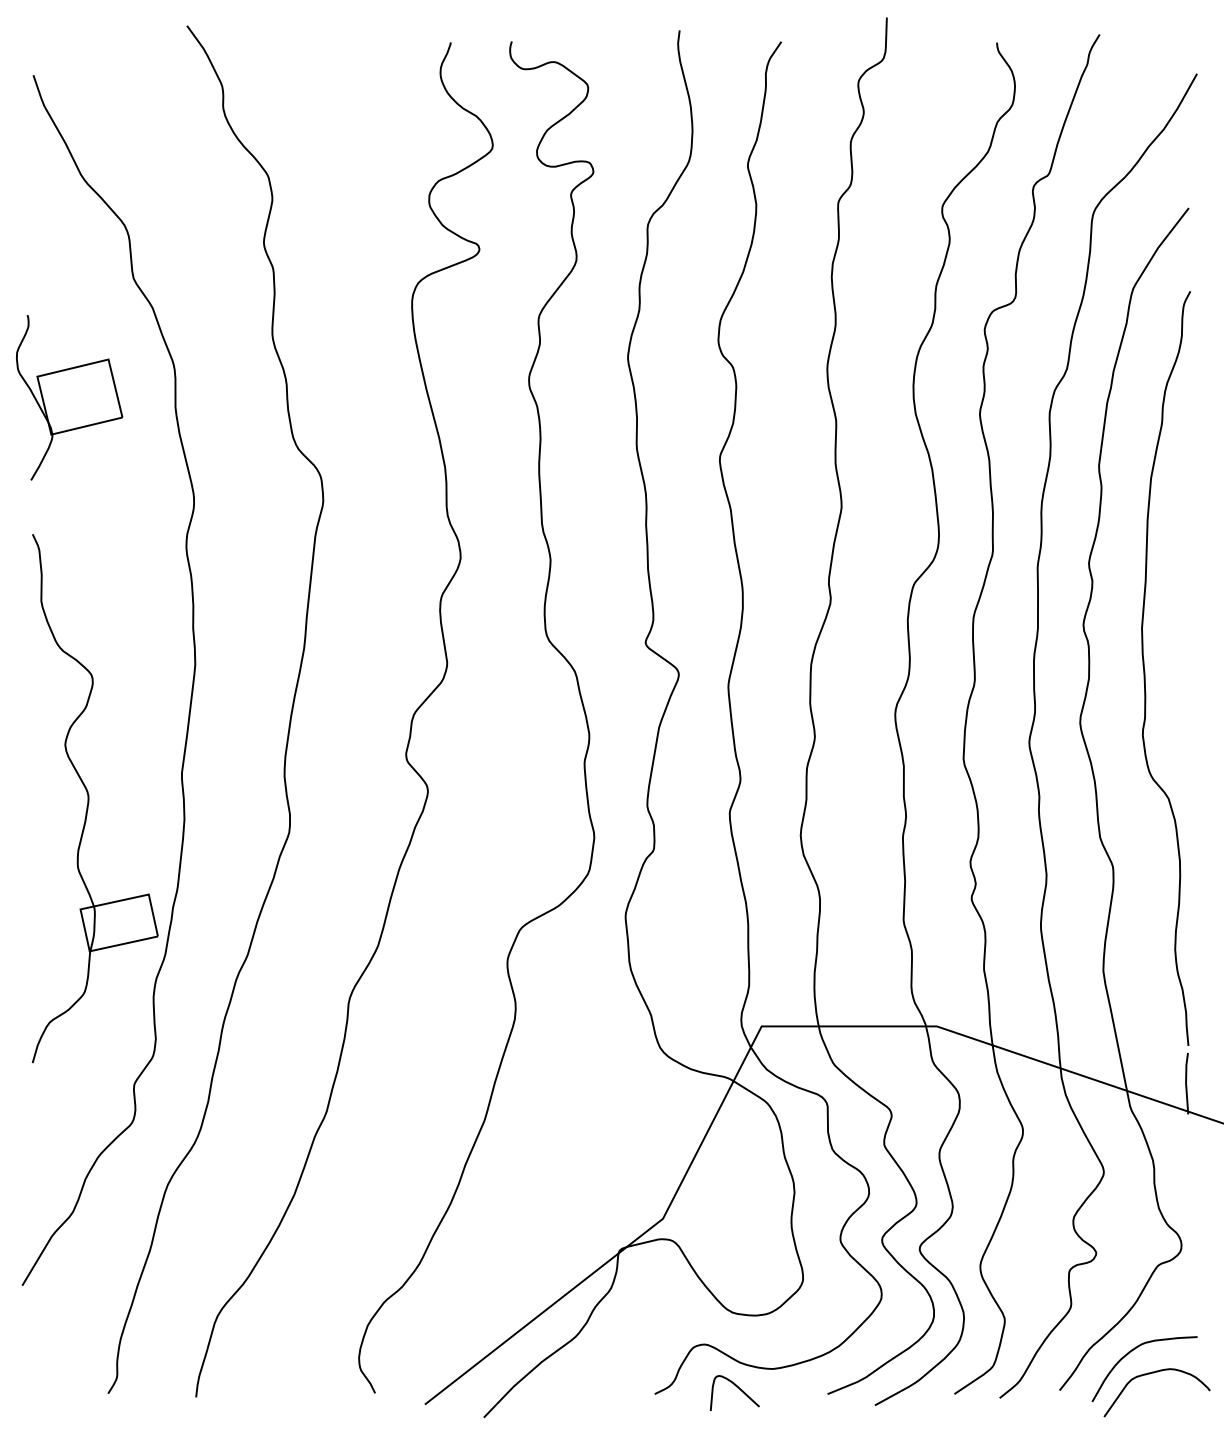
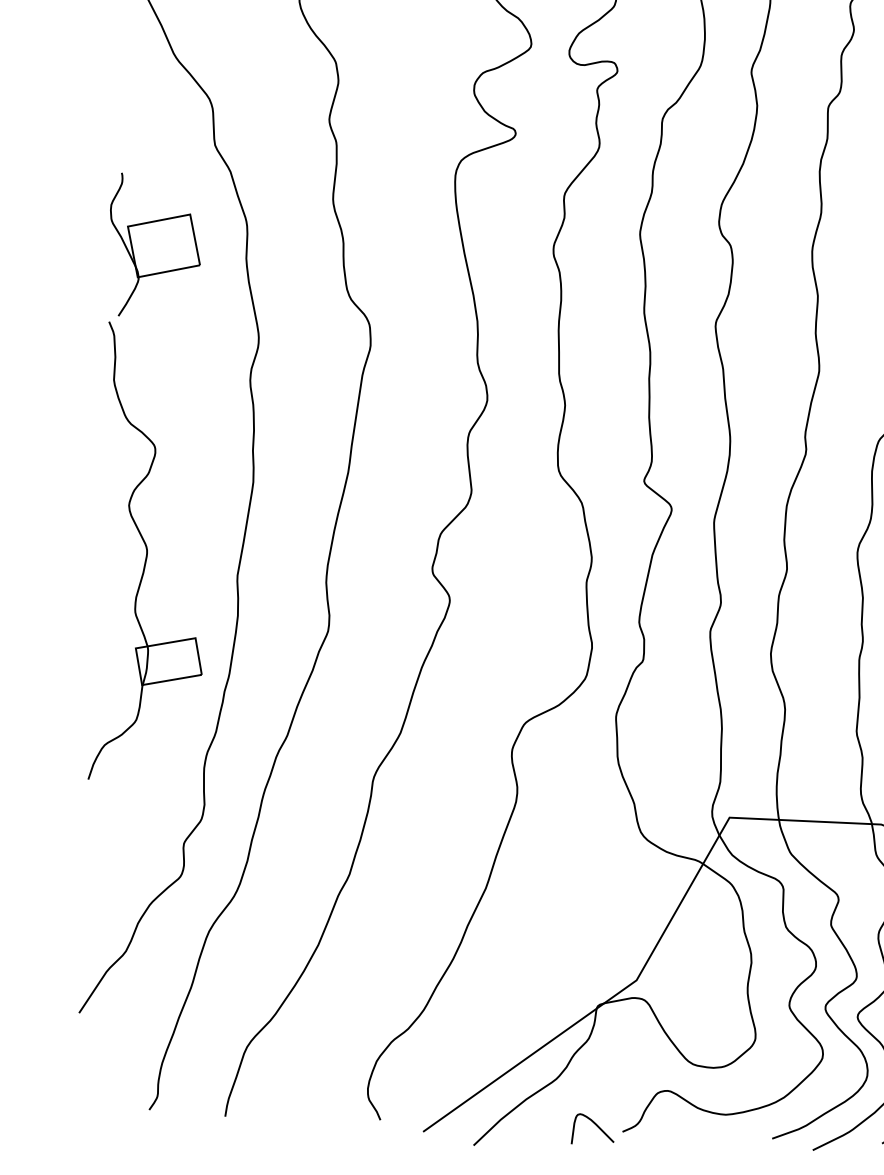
part: (94, 798) -> (152, 552), moved
curve: (736, 1387) -> (594, 1124), moved

